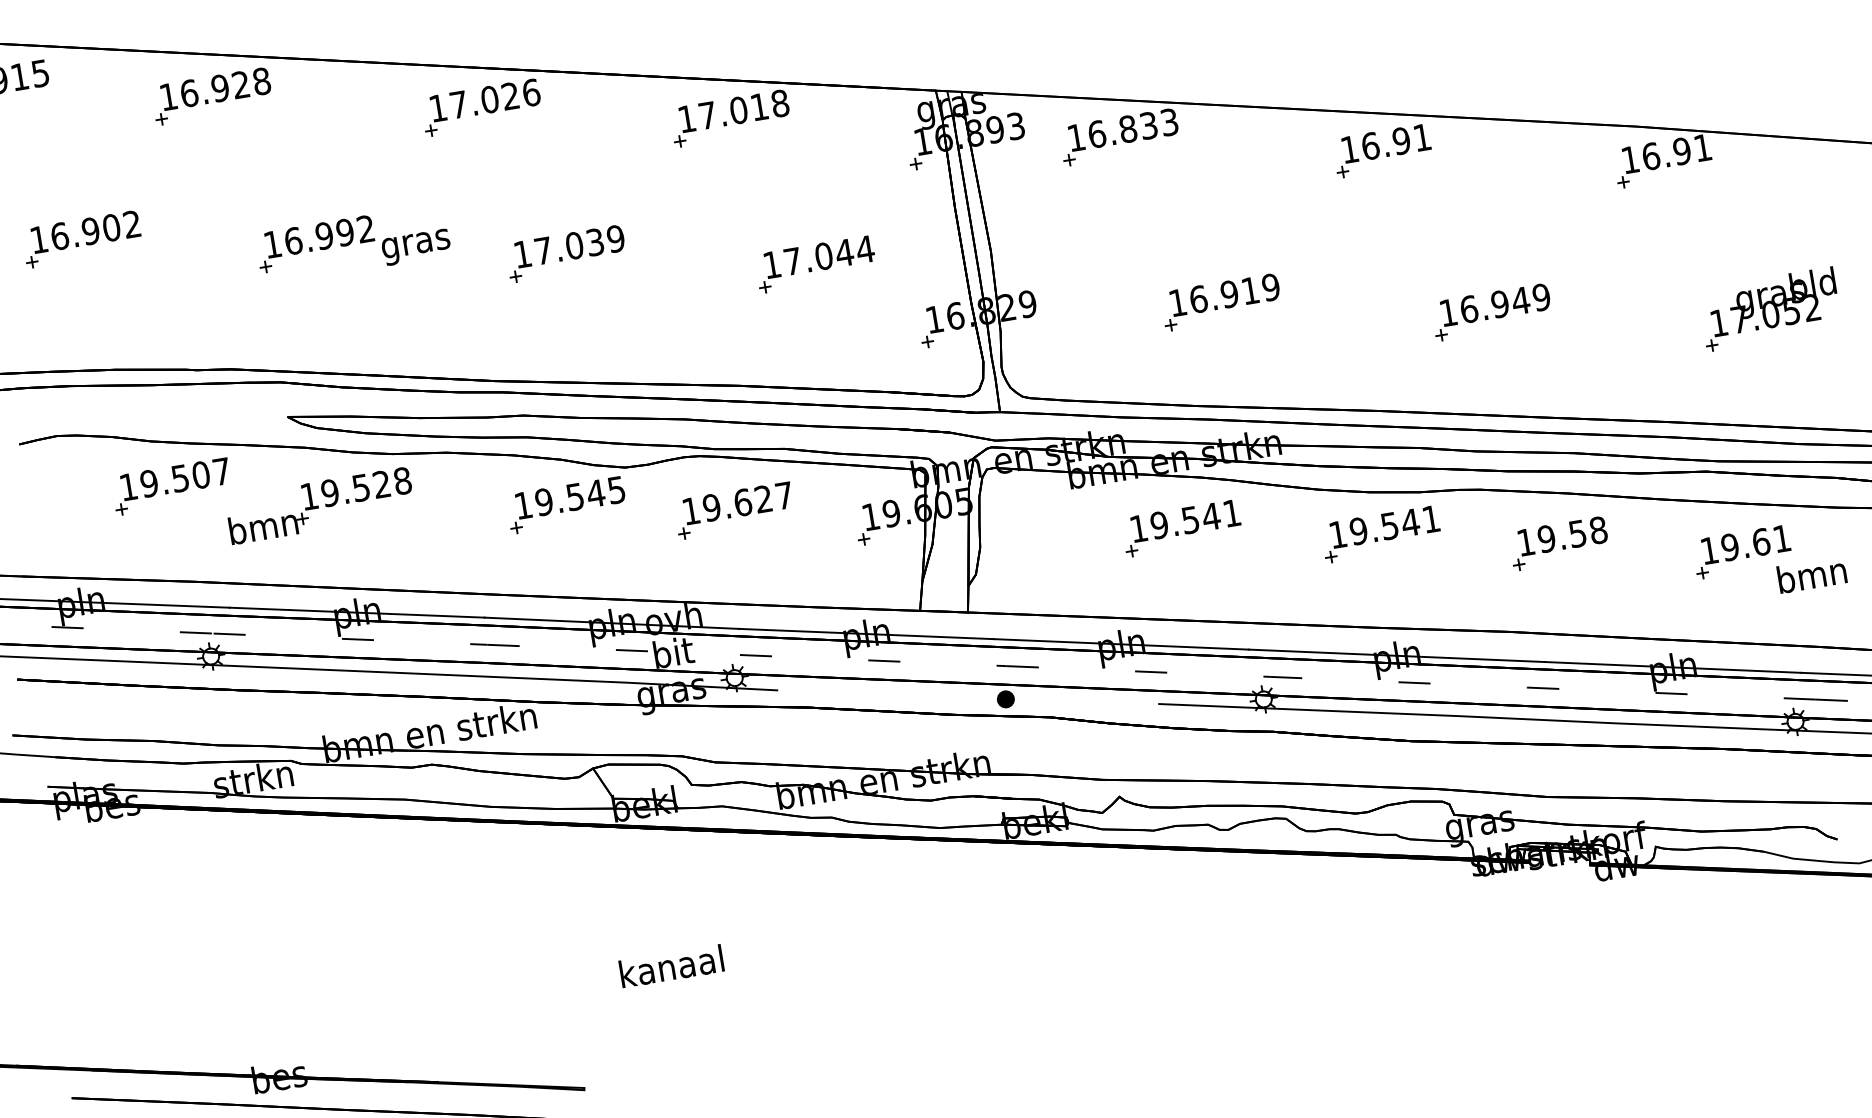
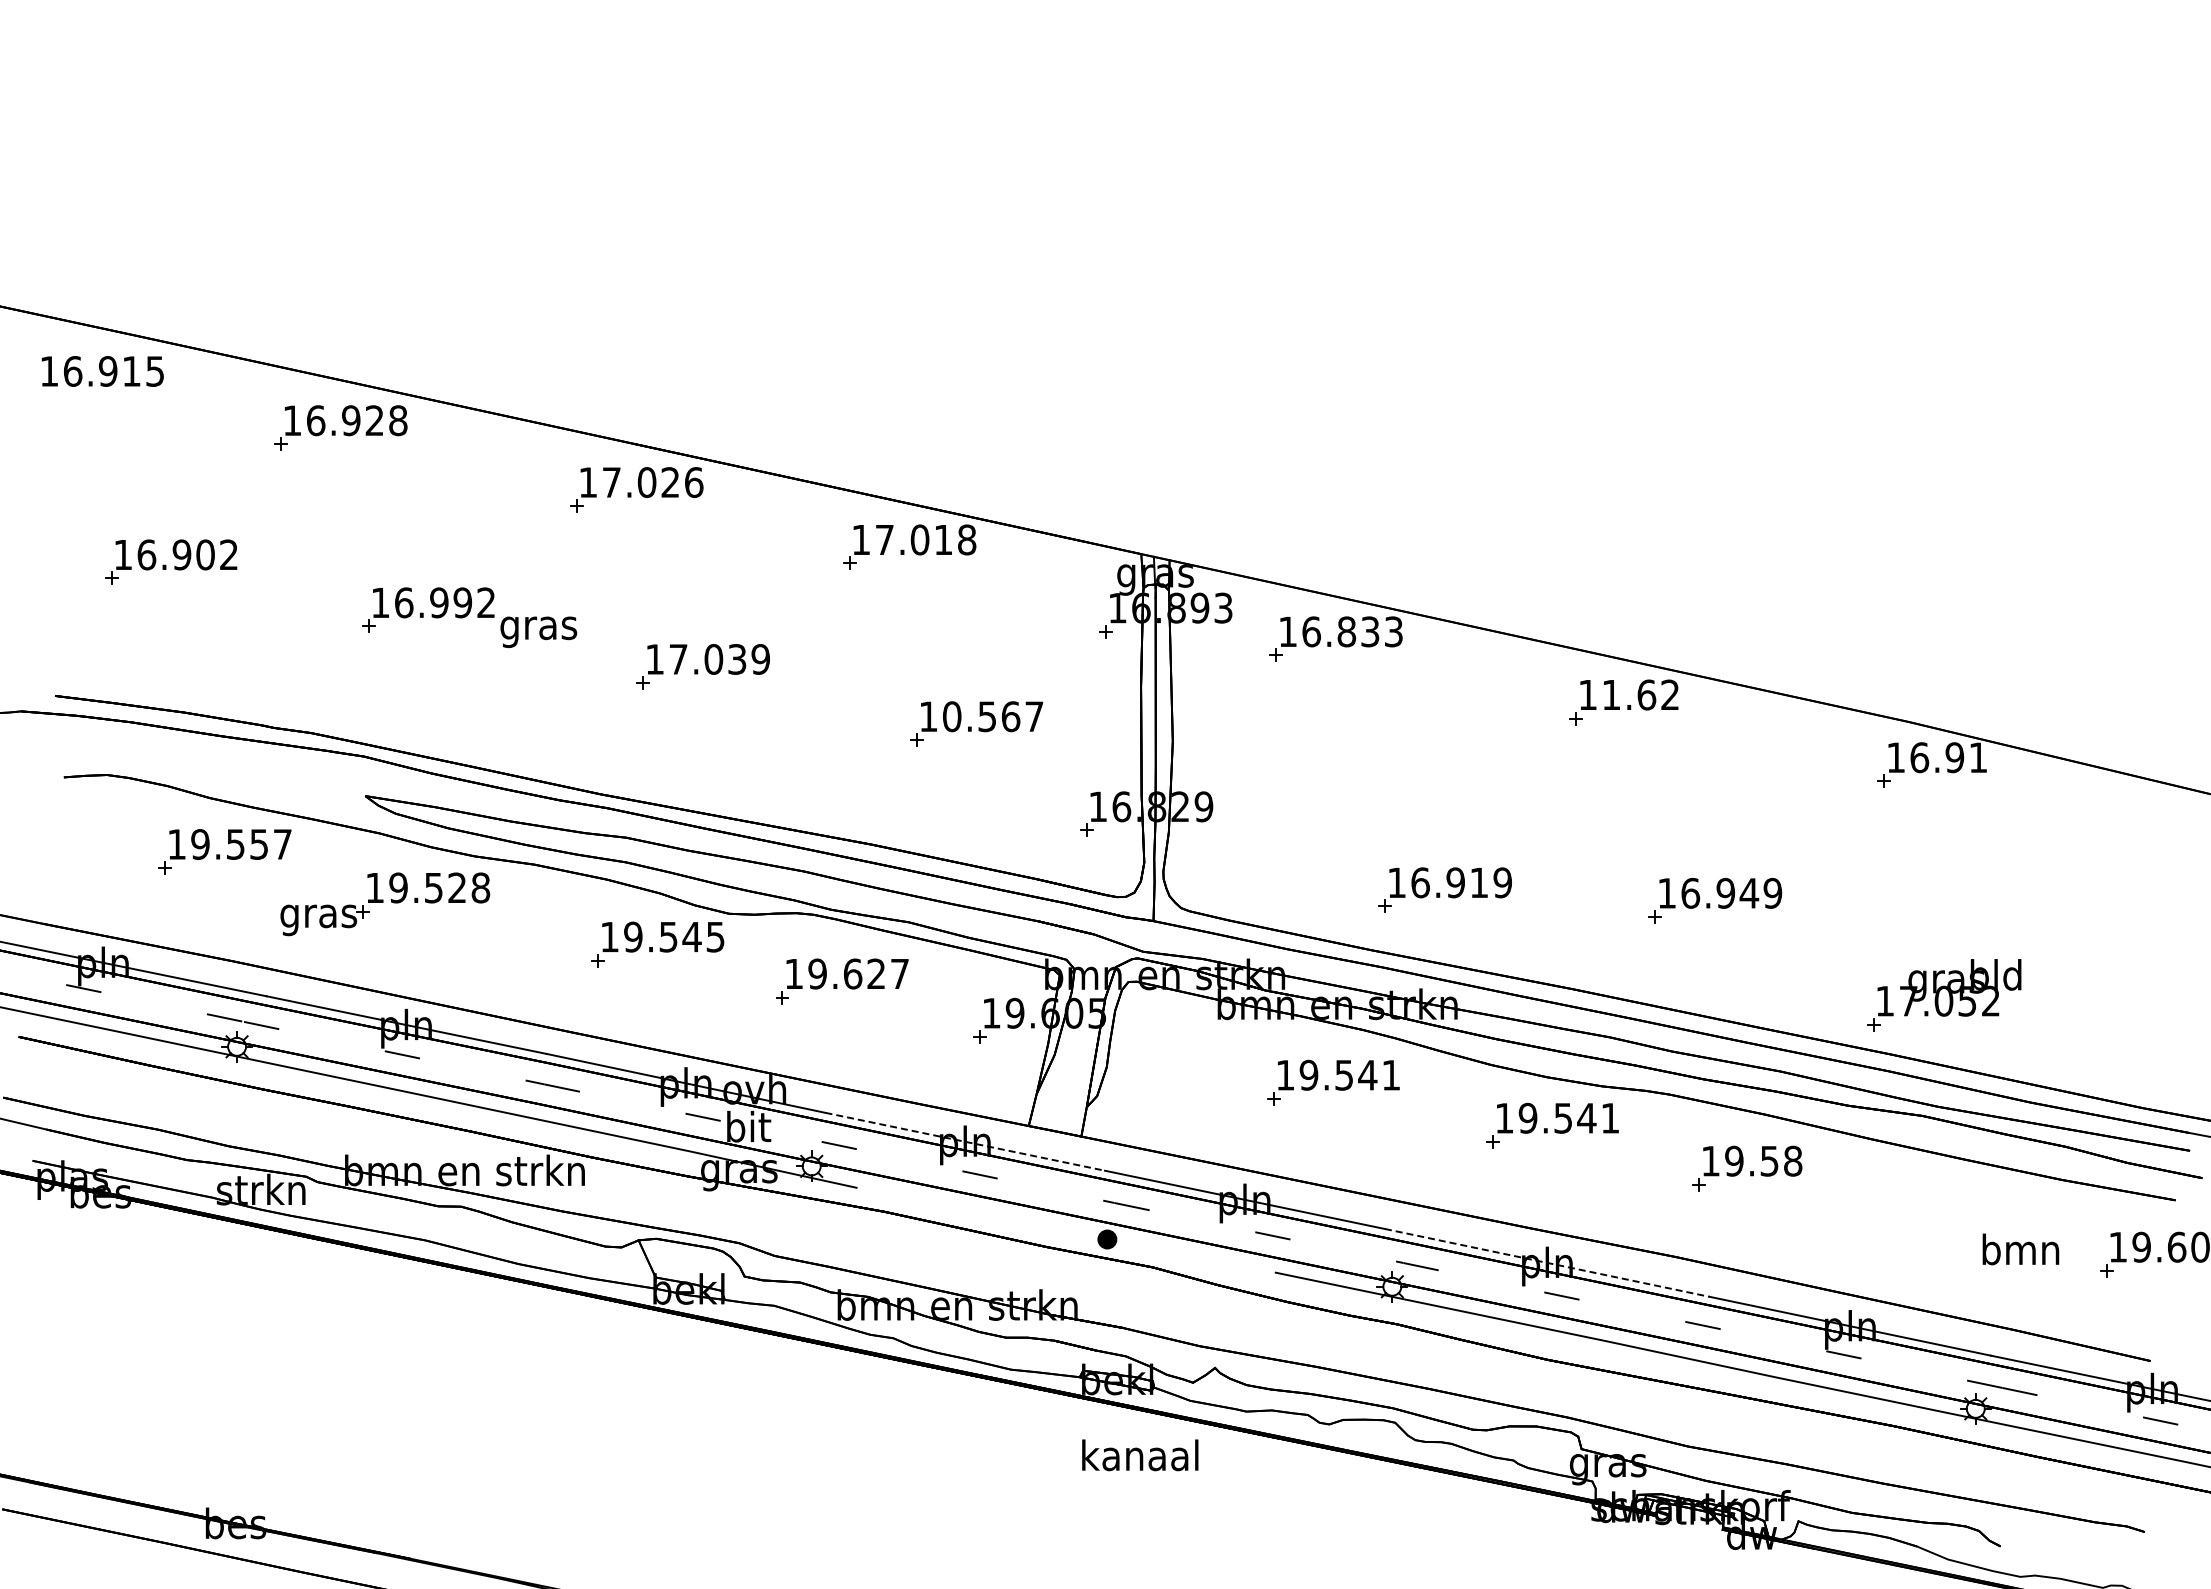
text: (1396, 141) -> (1640, 694), 16.91 -> 11.62
text: (829, 255) -> (993, 716), 17.044 -> 10.567
part: (1220, 301) -> (1444, 889), moved
part: (1770, 309) -> (1944, 995), moved
text: (201, 475) -> (259, 844), 19.507 -> 19.557
text: (263, 529) -> (318, 916), bmn -> gras
part: (1741, 552) -> (1947, 1211), removed
line: (866, 633) -> (965, 1141), solid -> dashed
line: (1396, 655) -> (1547, 1262), solid -> dashed
text: (671, 966) -> (1140, 1455), moved

